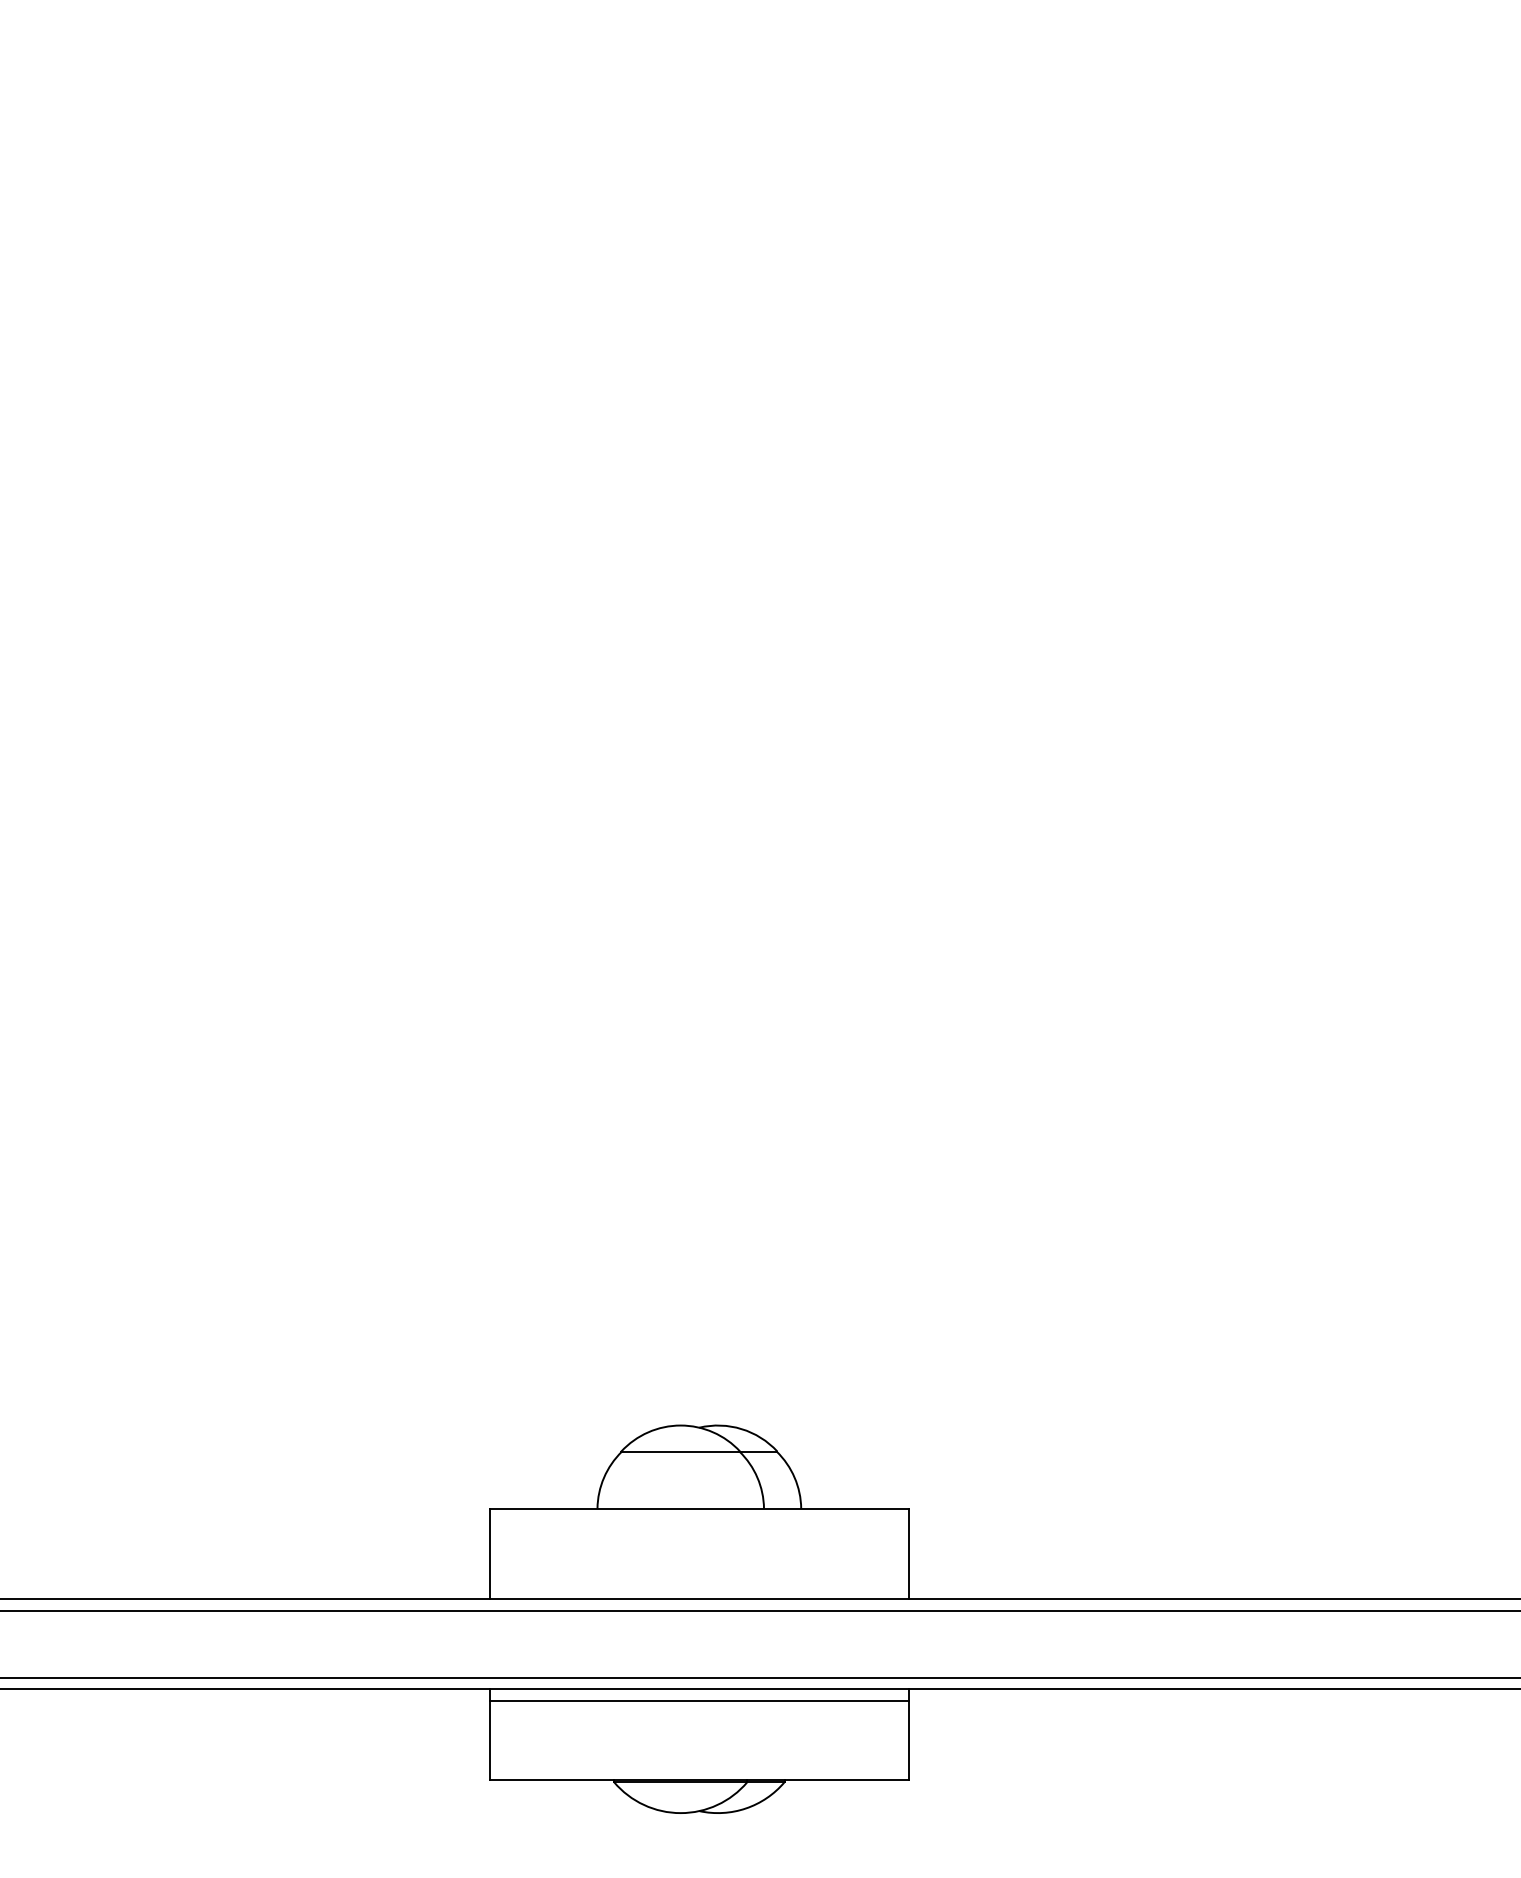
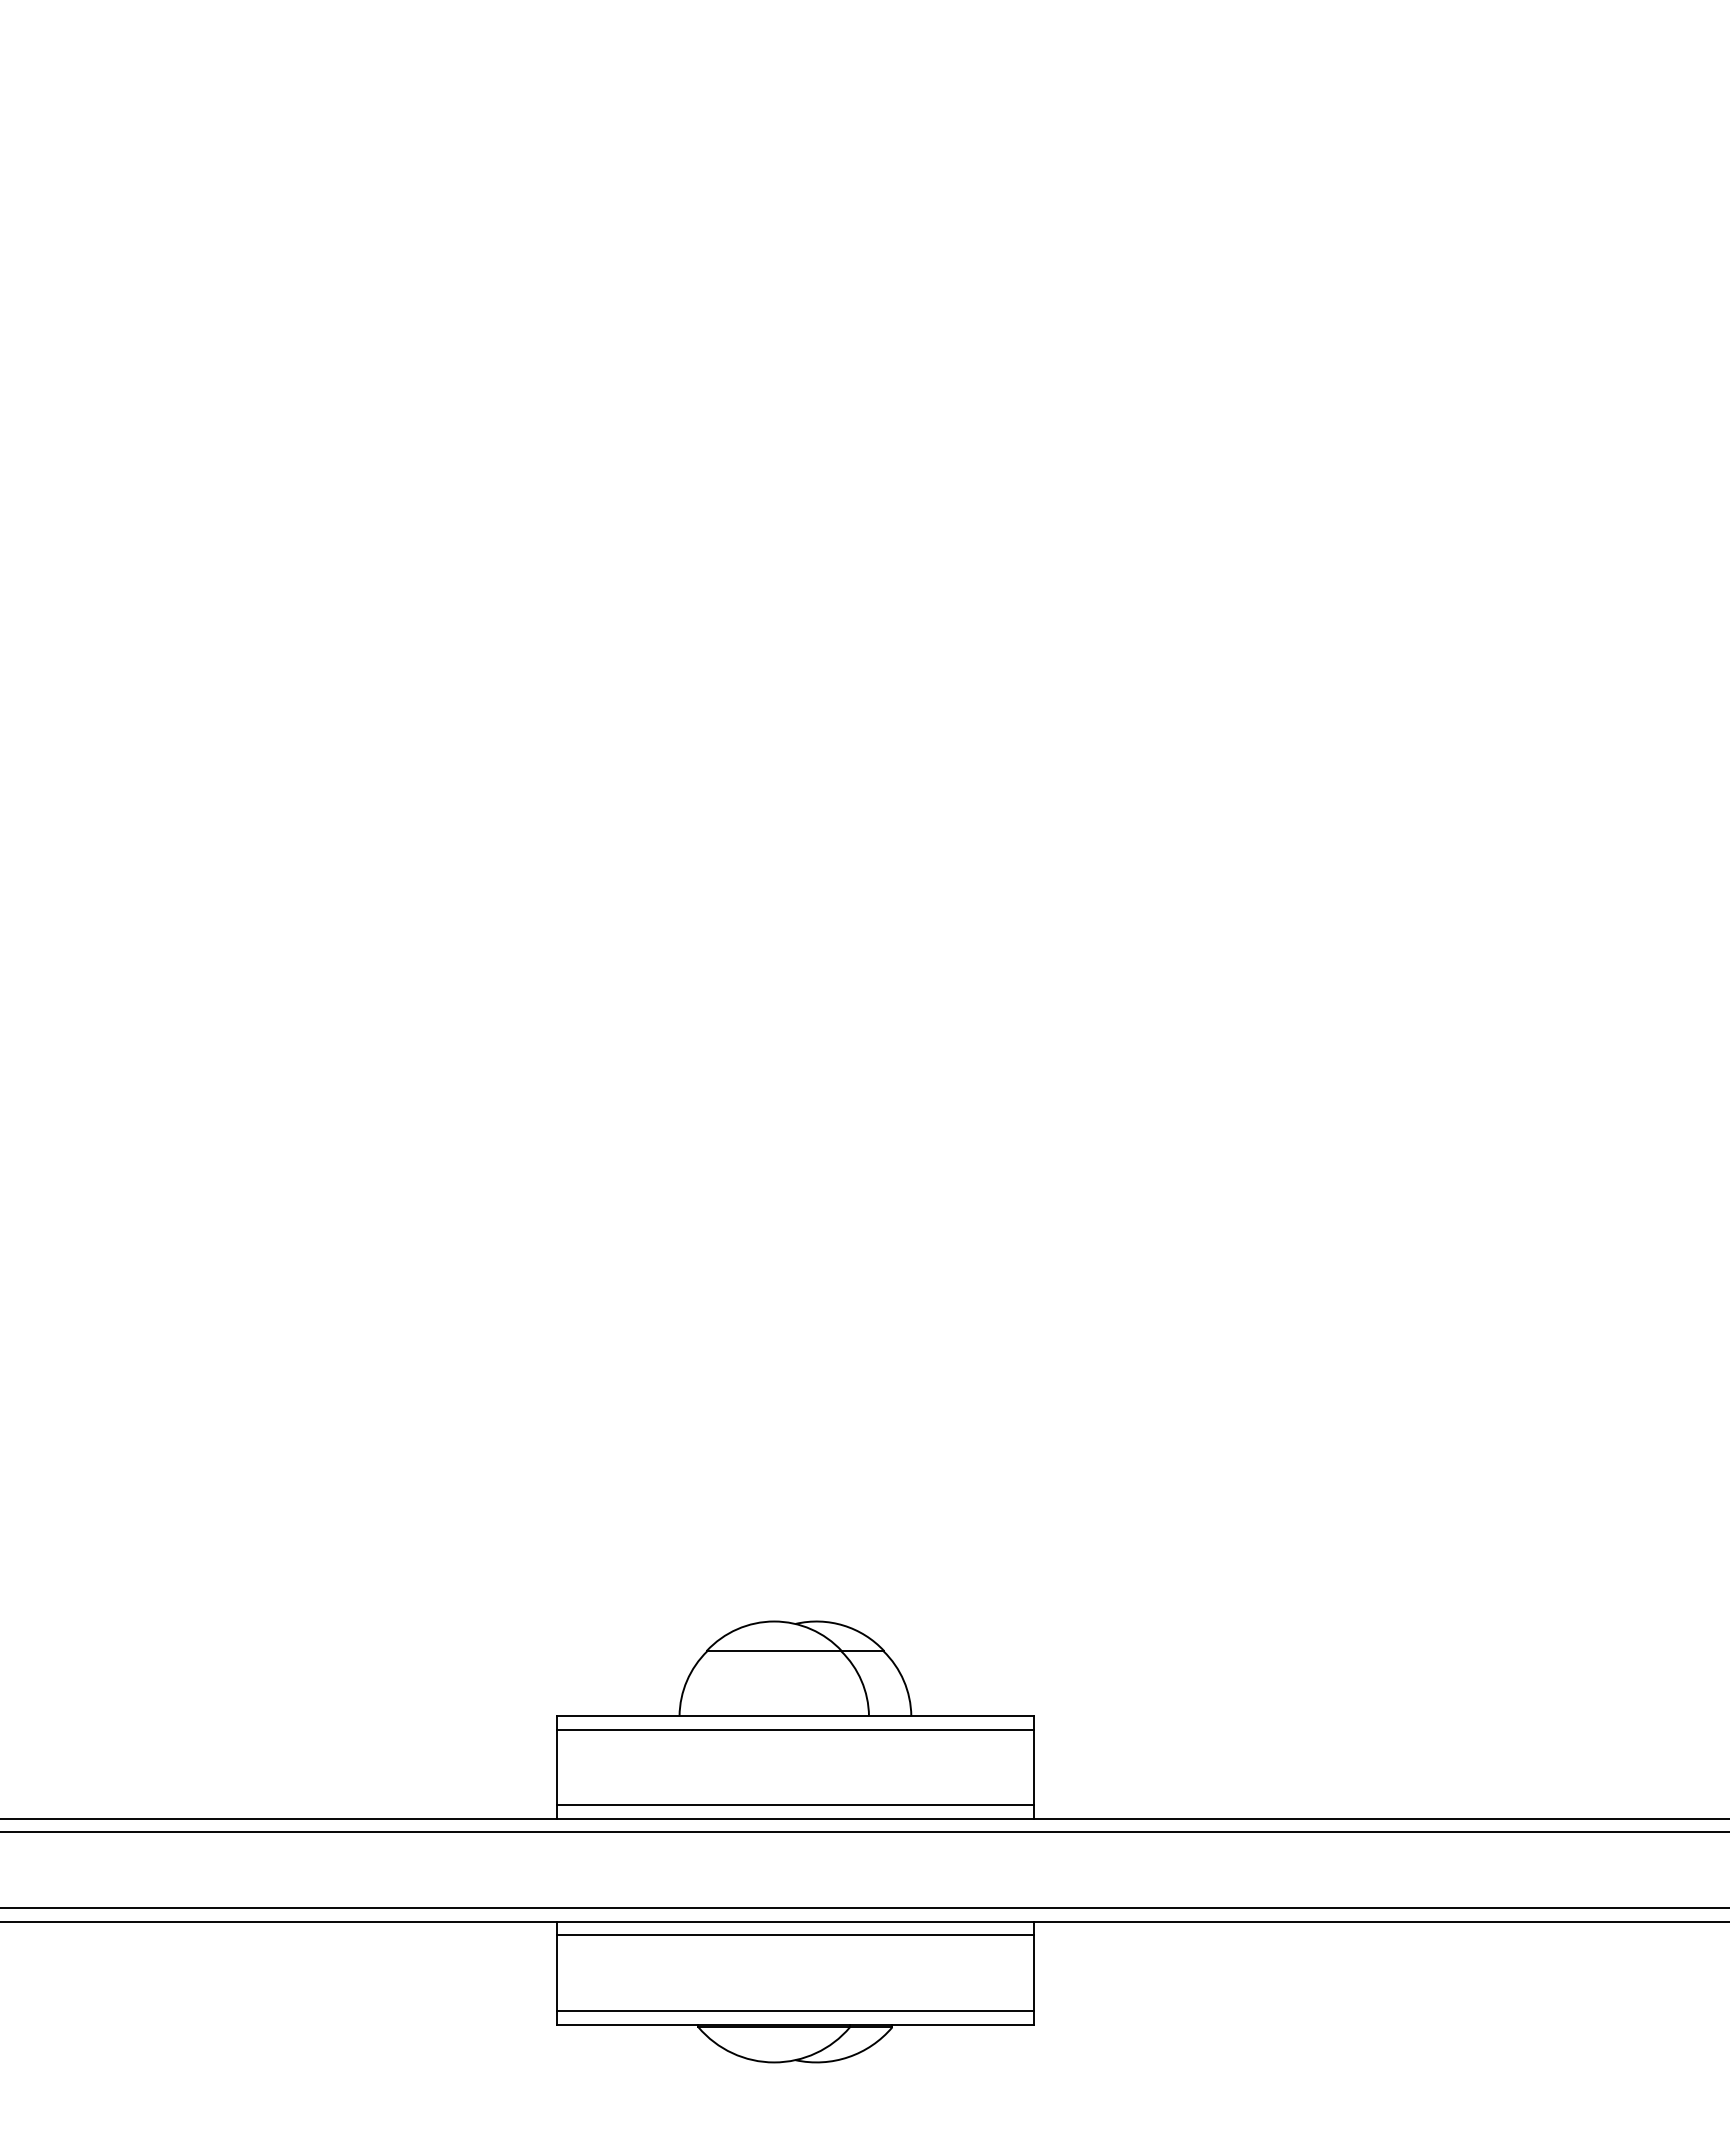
line: (699, 1520) -> (795, 1729), added
line: (699, 1587) -> (795, 1805), added
line: (699, 1768) -> (795, 2011), added

